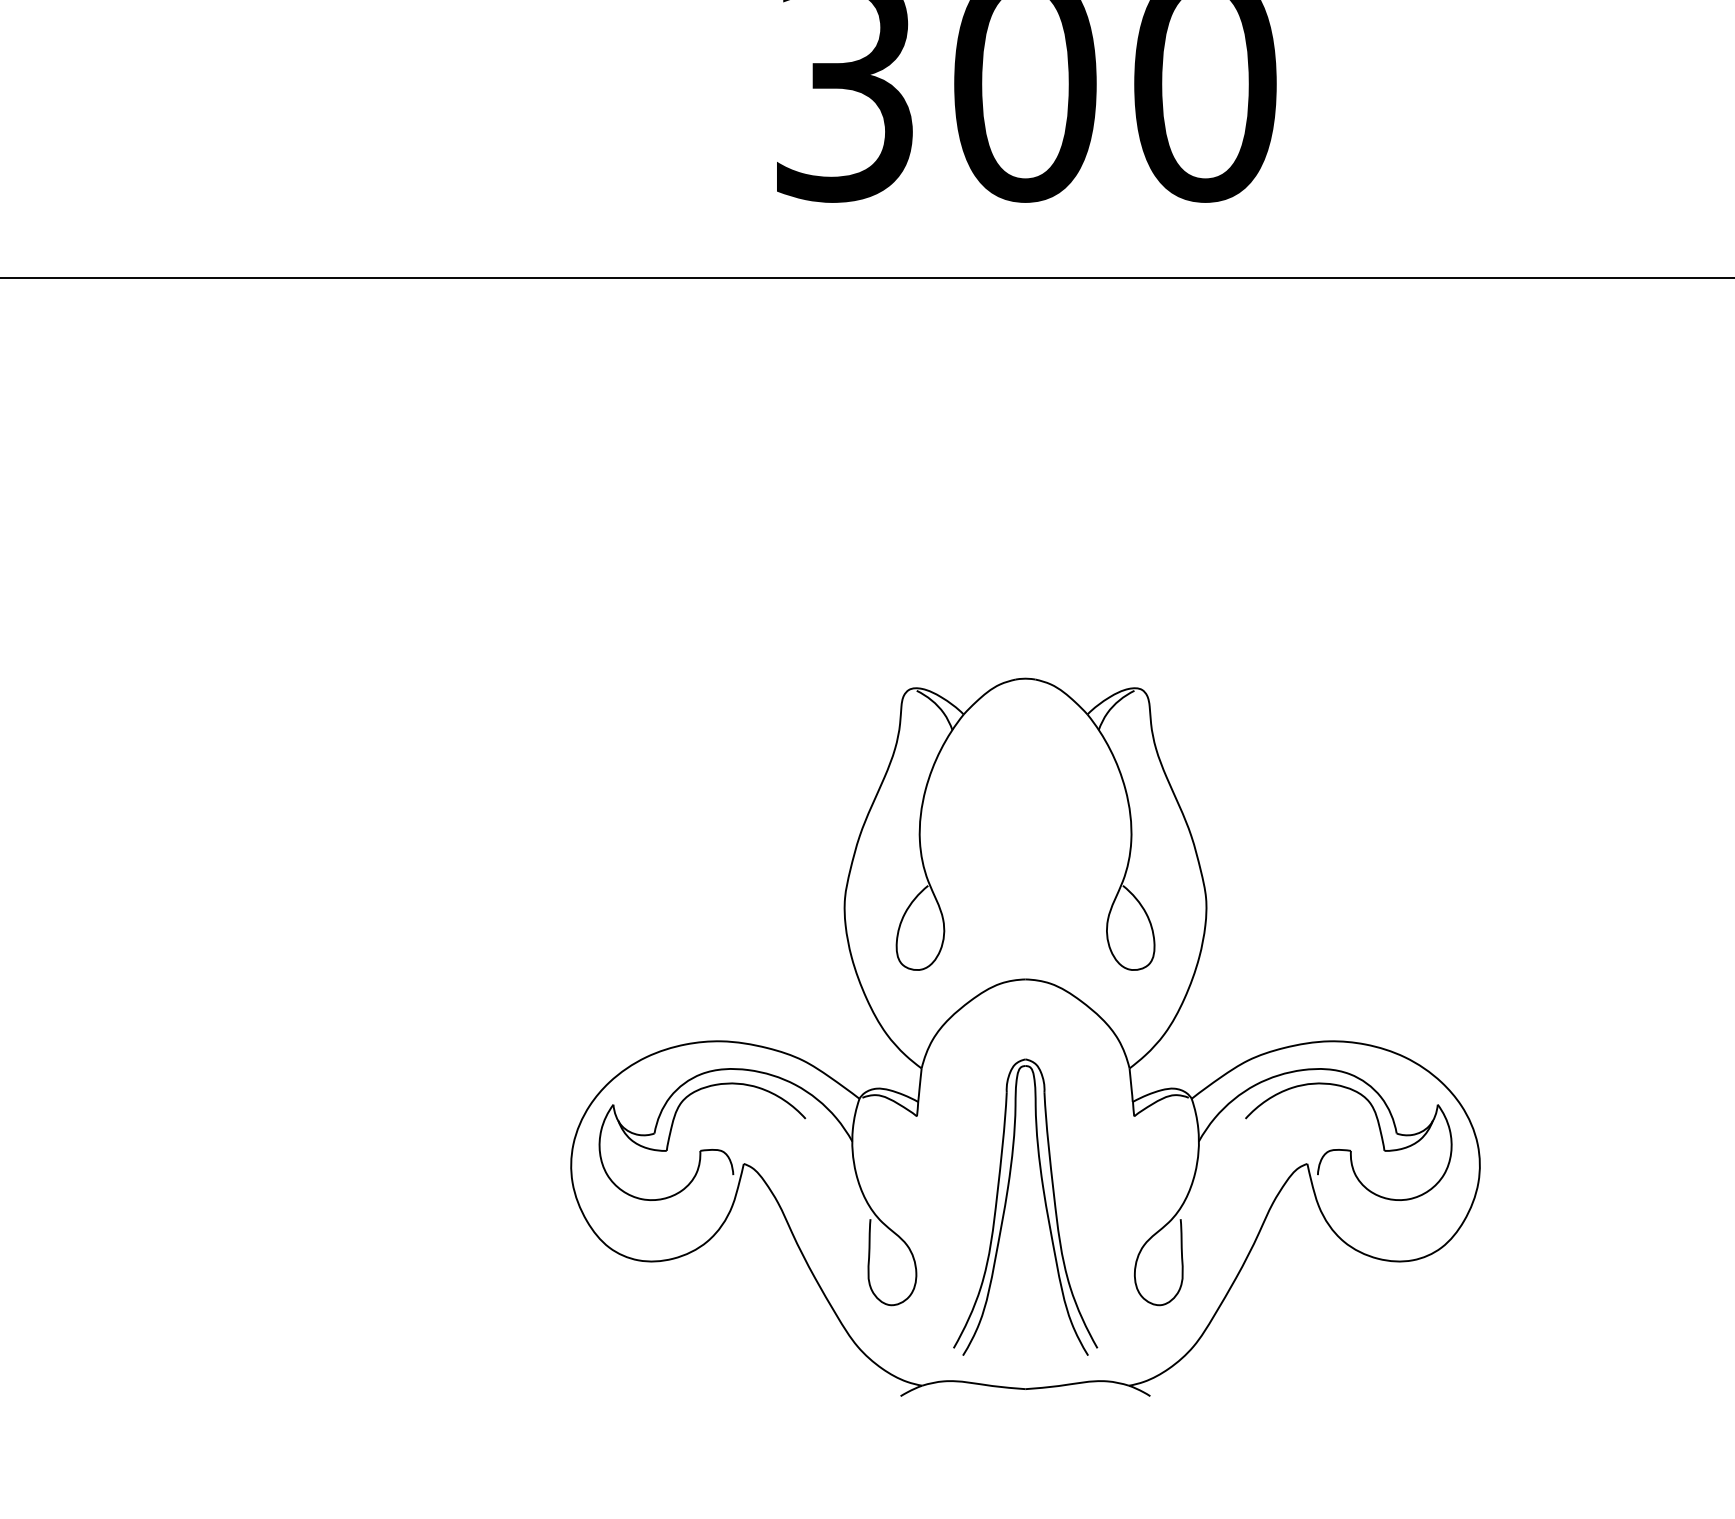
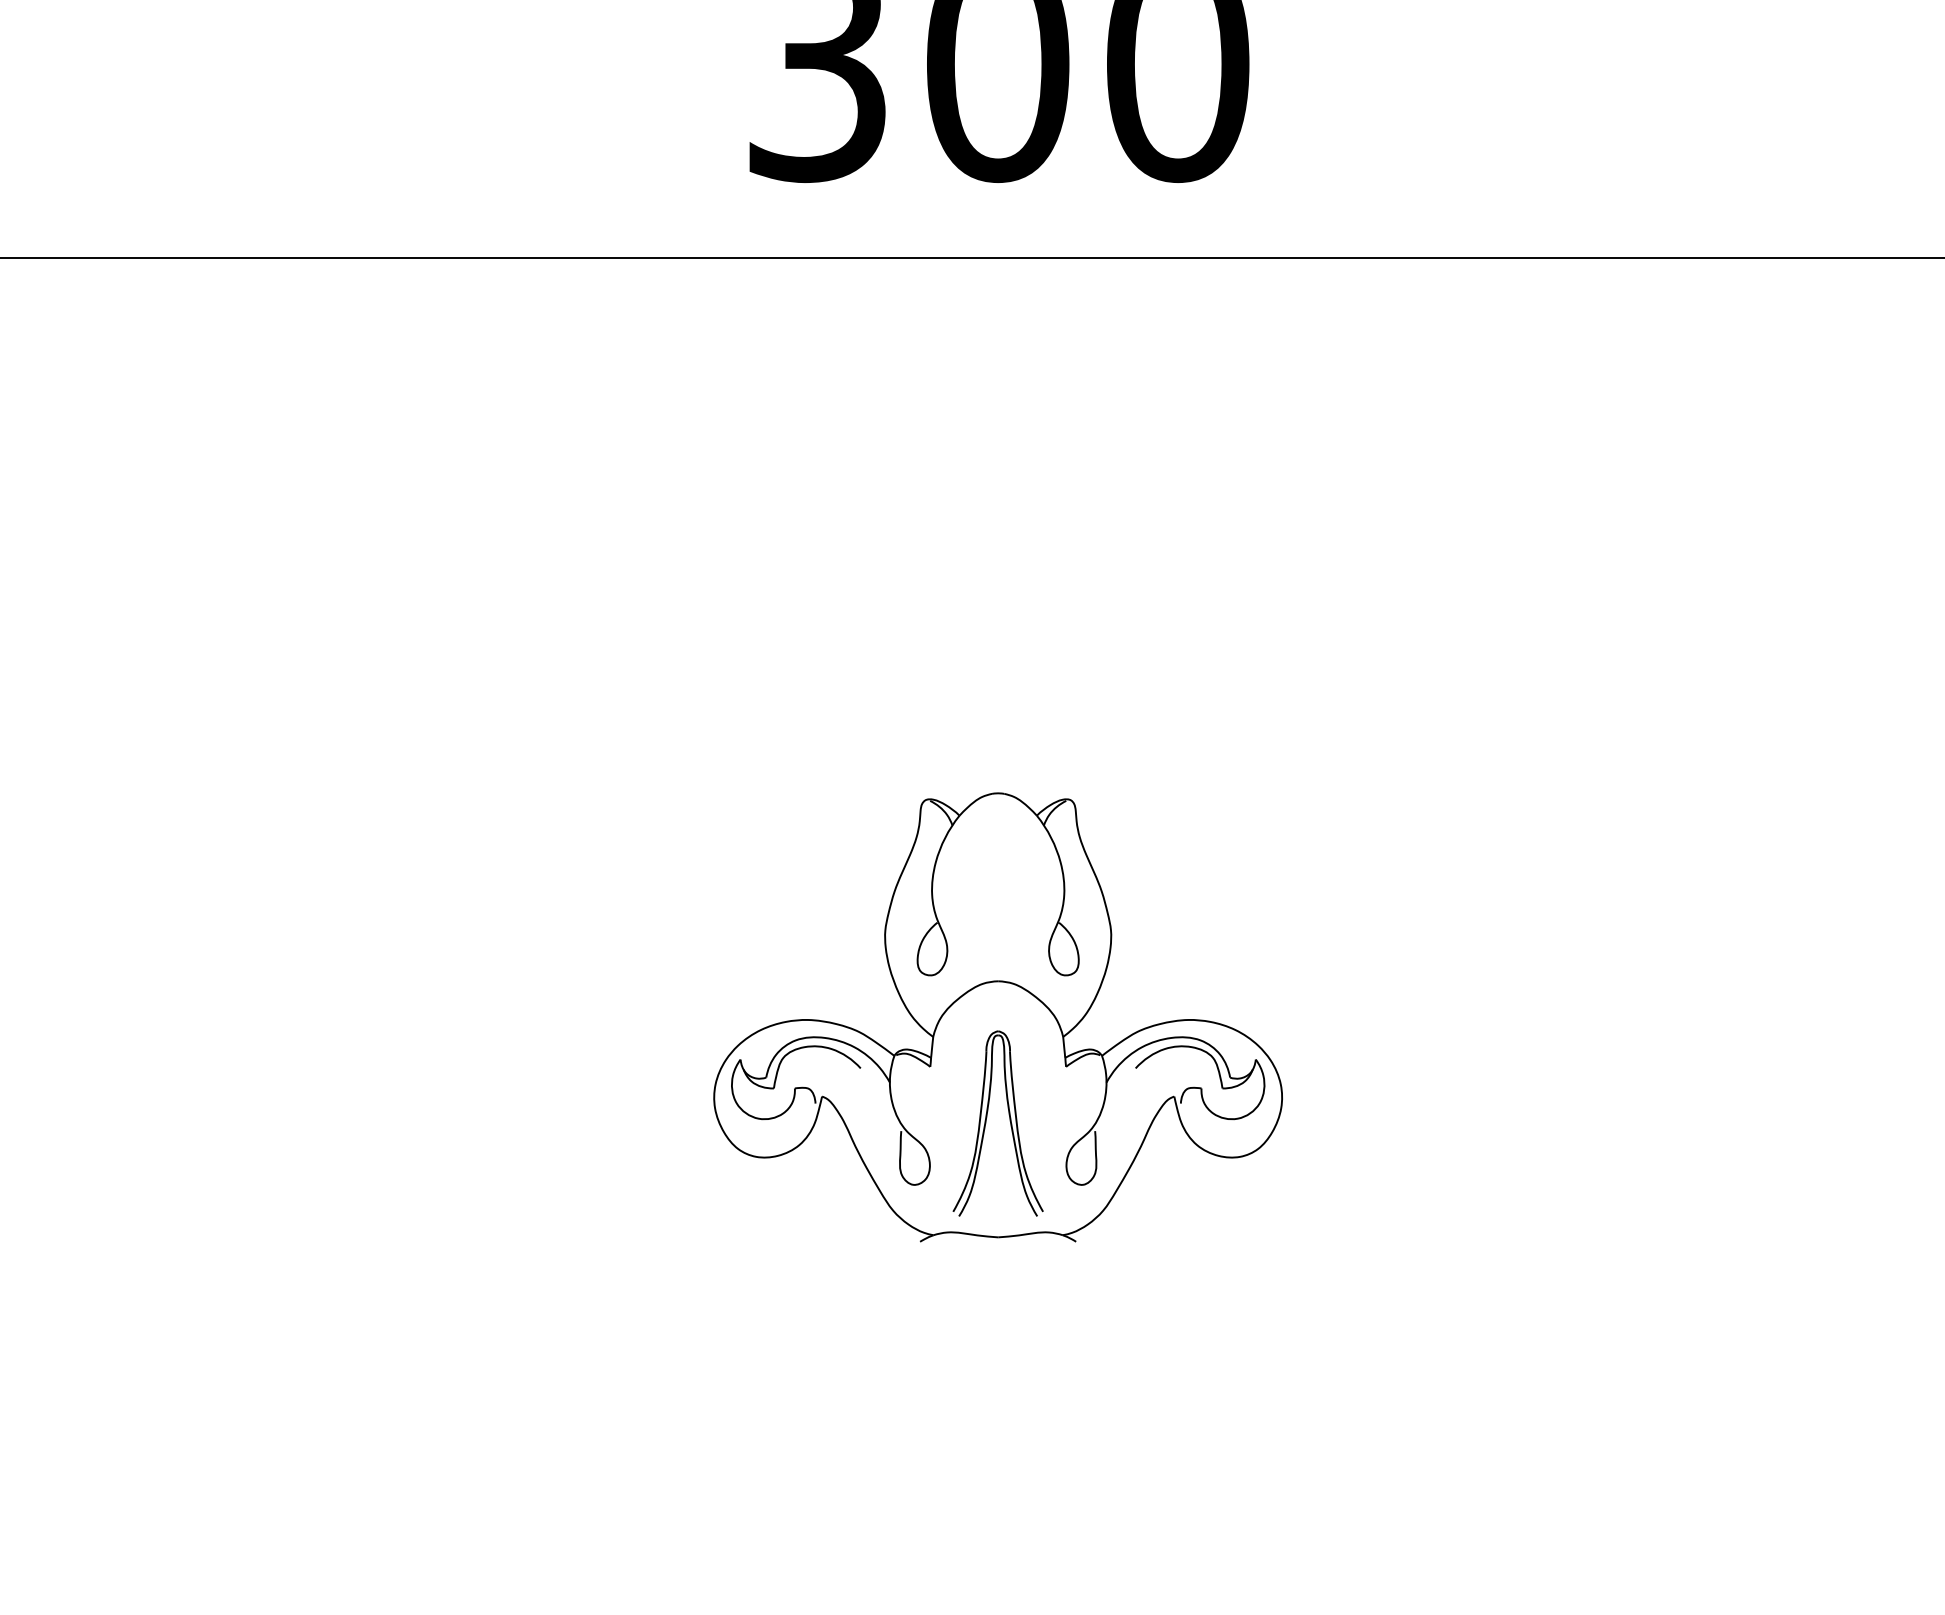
part: (1024, 1037) -> (997, 1017), size x0.62

